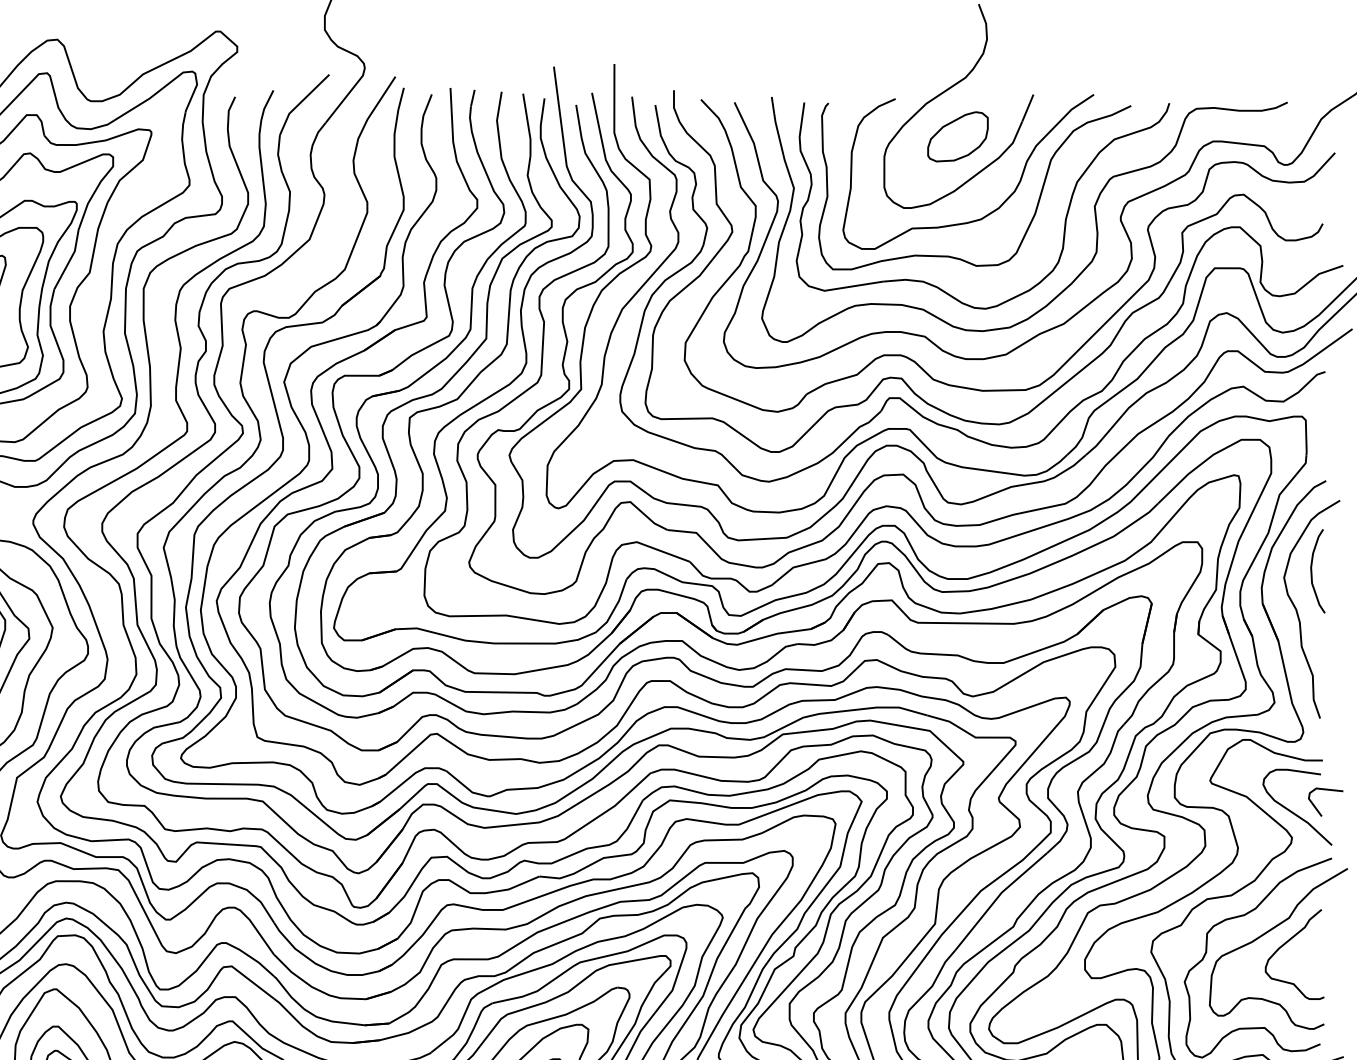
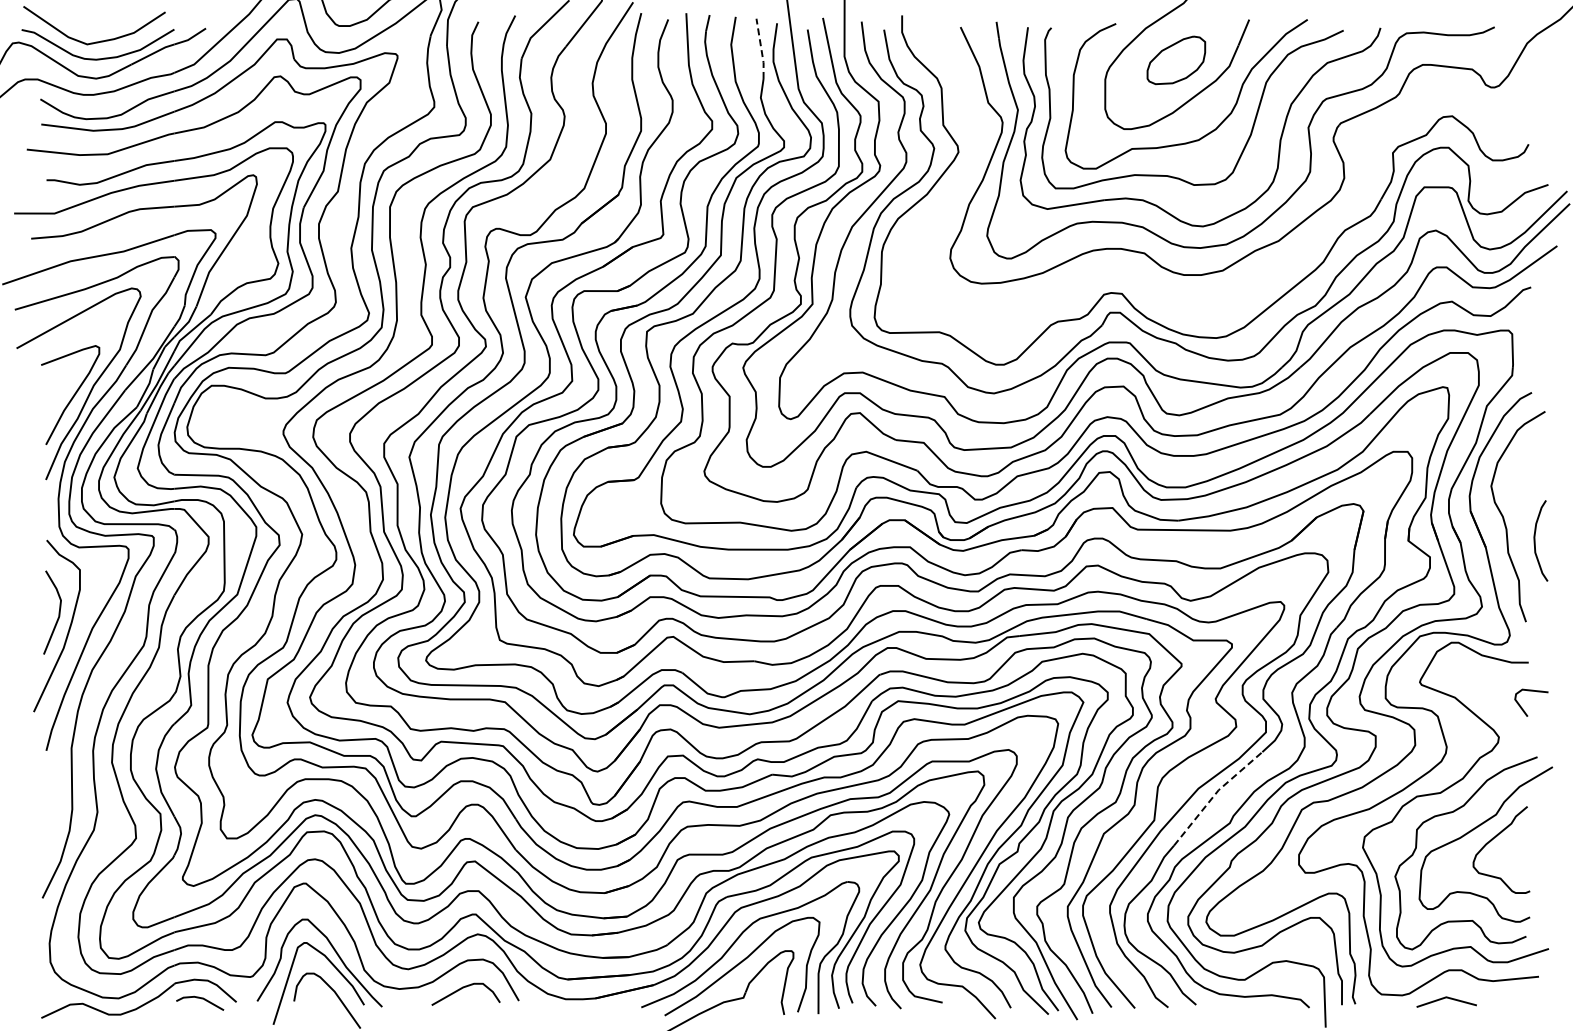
line: (528, 125) -> (761, 49), solid -> dashed
part: (1090, 336) -> (1304, 253), removed
curve: (1312, 570) -> (1535, 540), moved
curve: (1292, 811) -> (1499, 711), removed
line: (997, 897) -> (1214, 794), solid -> dashed

